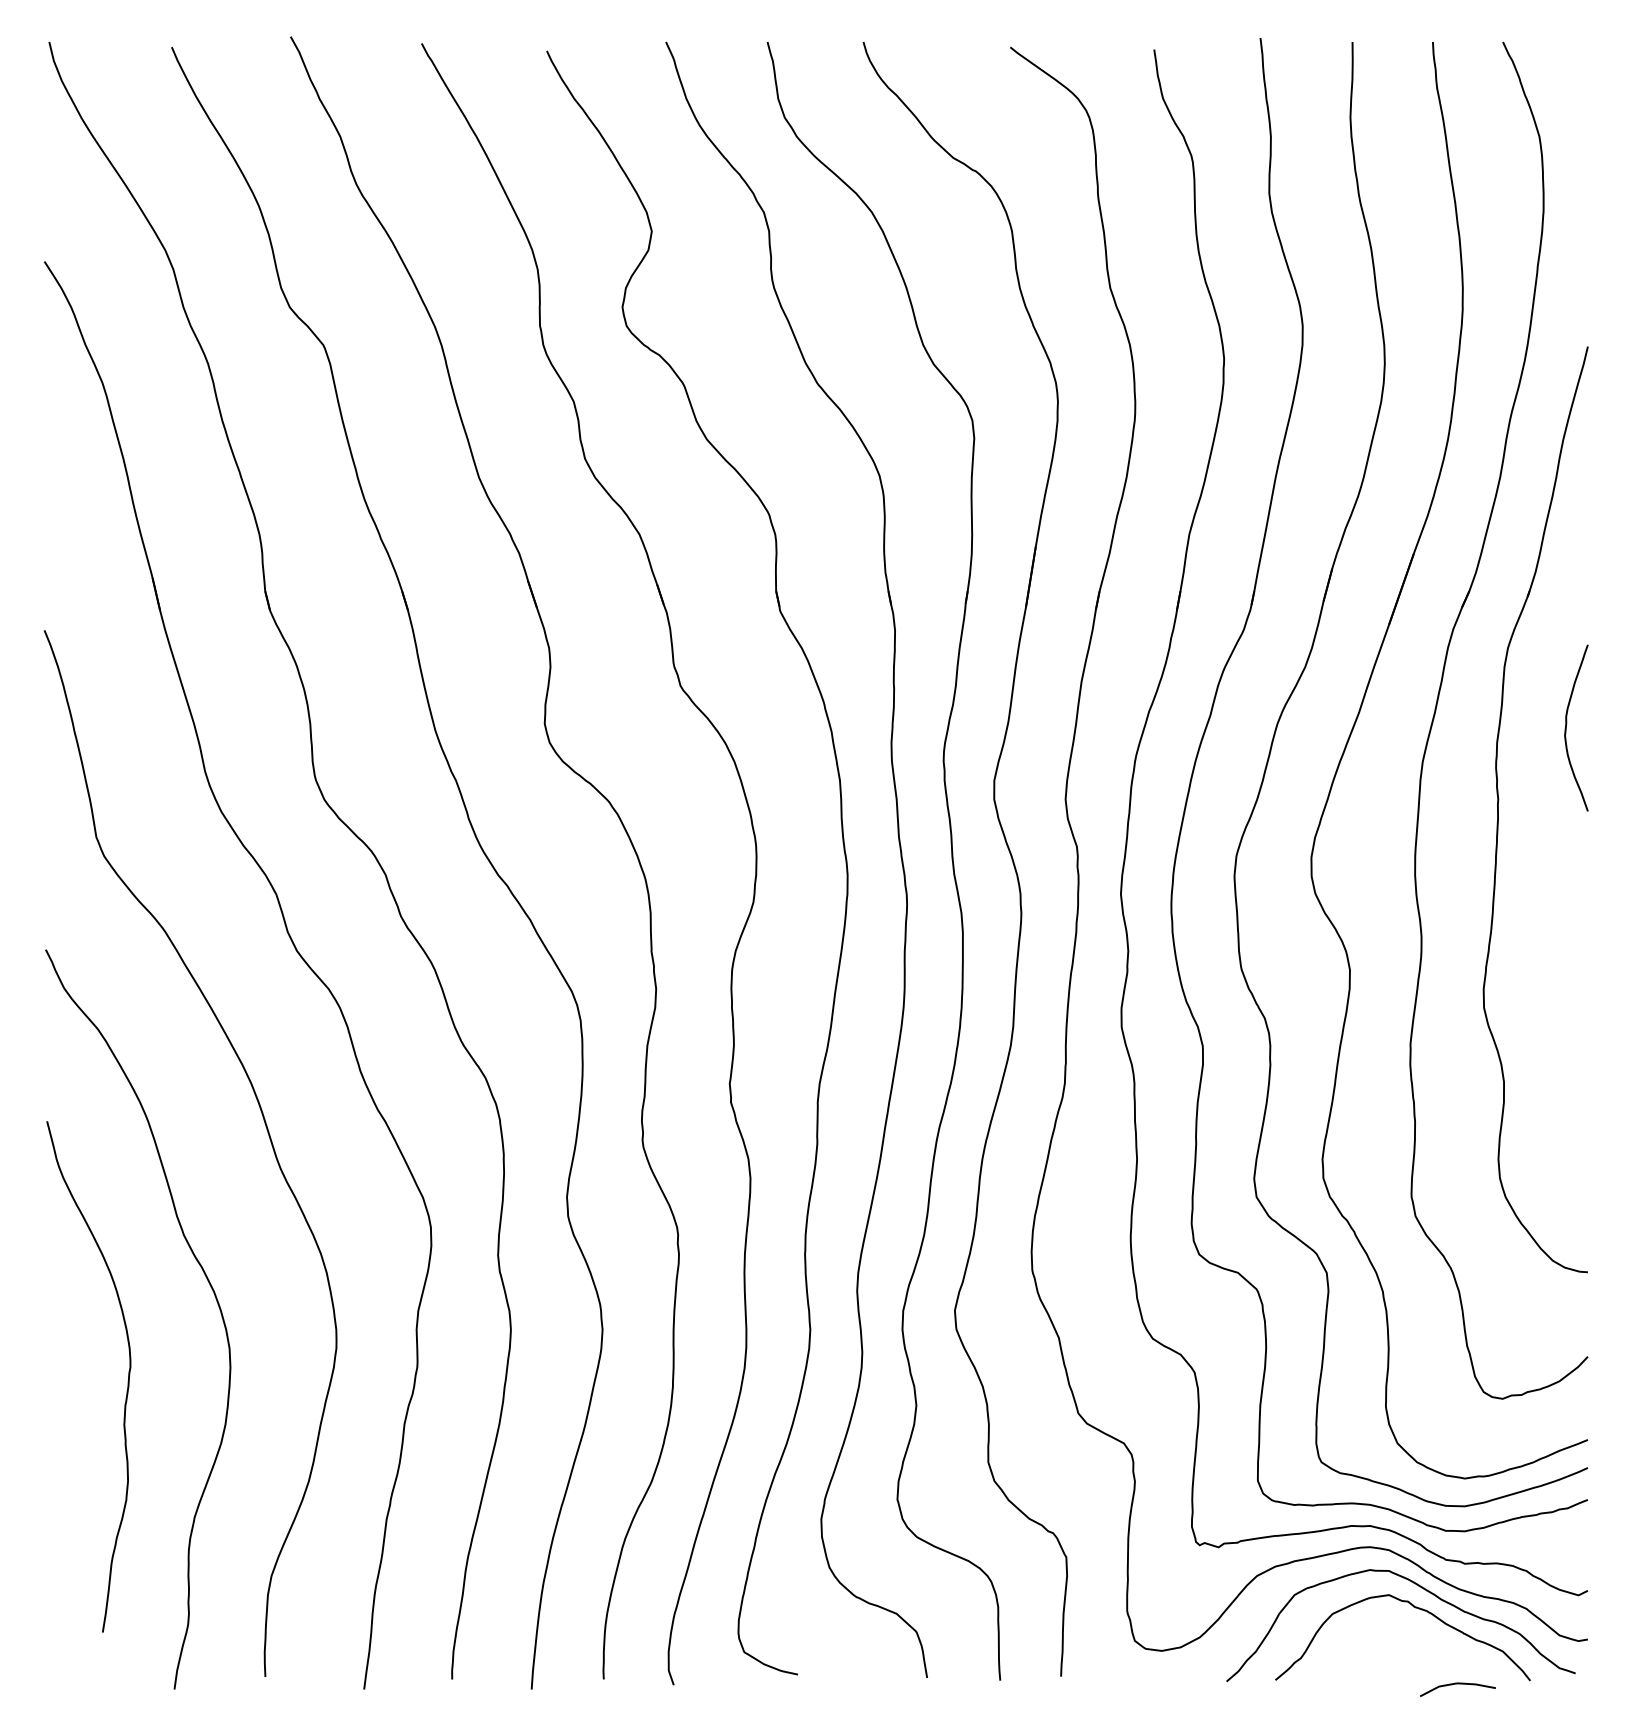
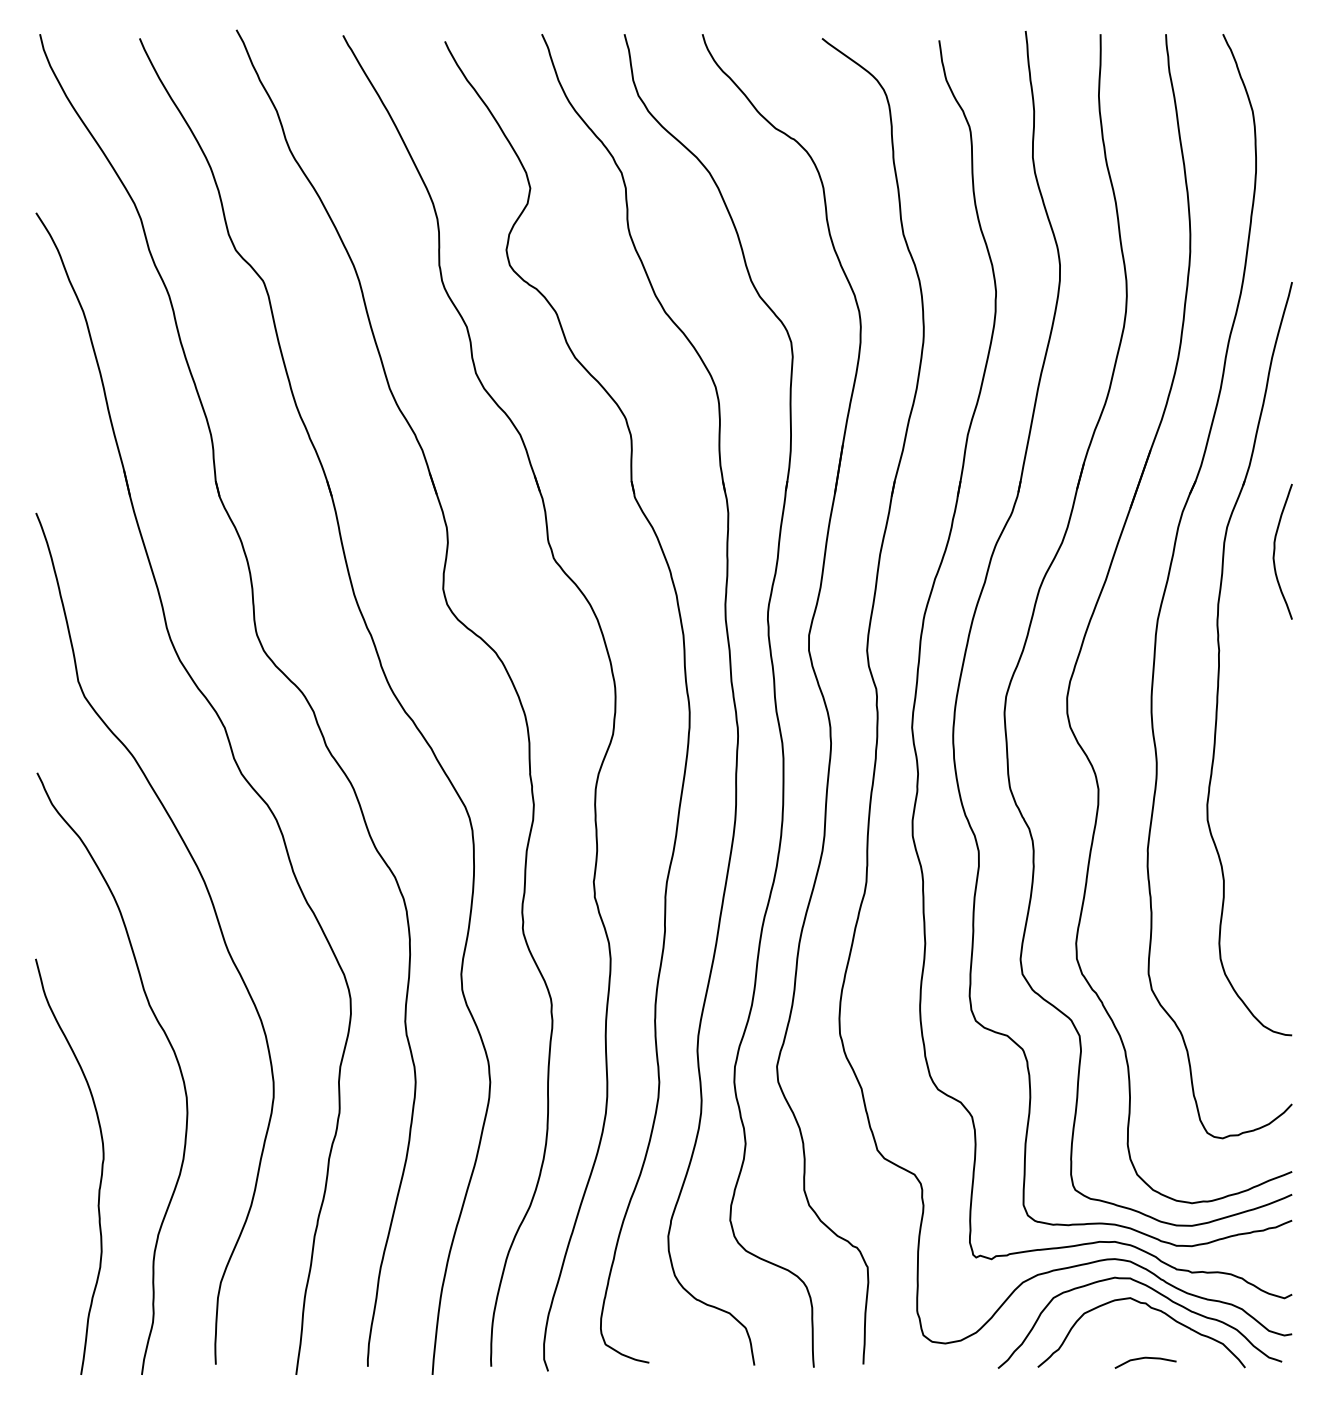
curve: (1567, 724) -> (1275, 548), moved
curve: (127, 1381) -> (101, 1170), moved
curve: (1457, 1684) -> (1145, 1358), moved

